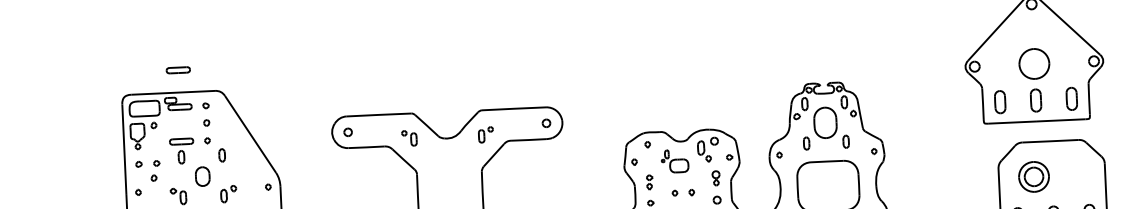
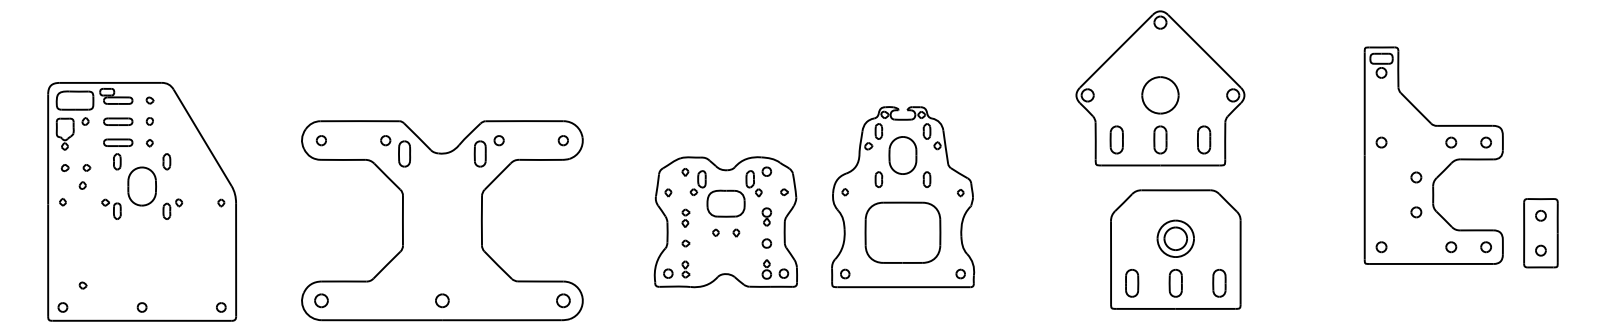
part: (178, 70) -> (118, 121), moved
part: (485, 135) -> (488, 151), size x1.67
part: (409, 138) -> (395, 151), size x1.67
part: (674, 160) -> (717, 193), size x1.67
part: (202, 176) -> (141, 186), size x1.67
part: (1033, 176) -> (1175, 238), moved

